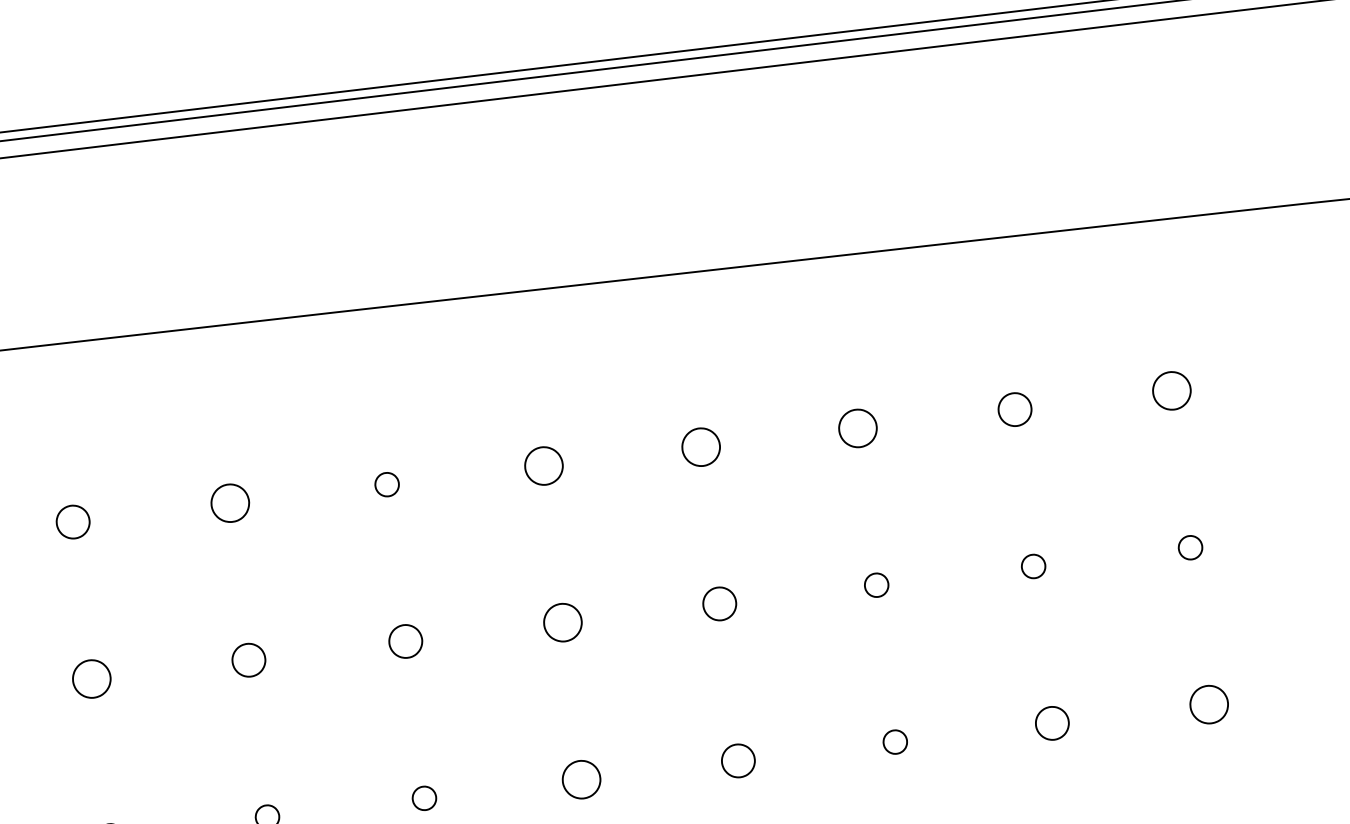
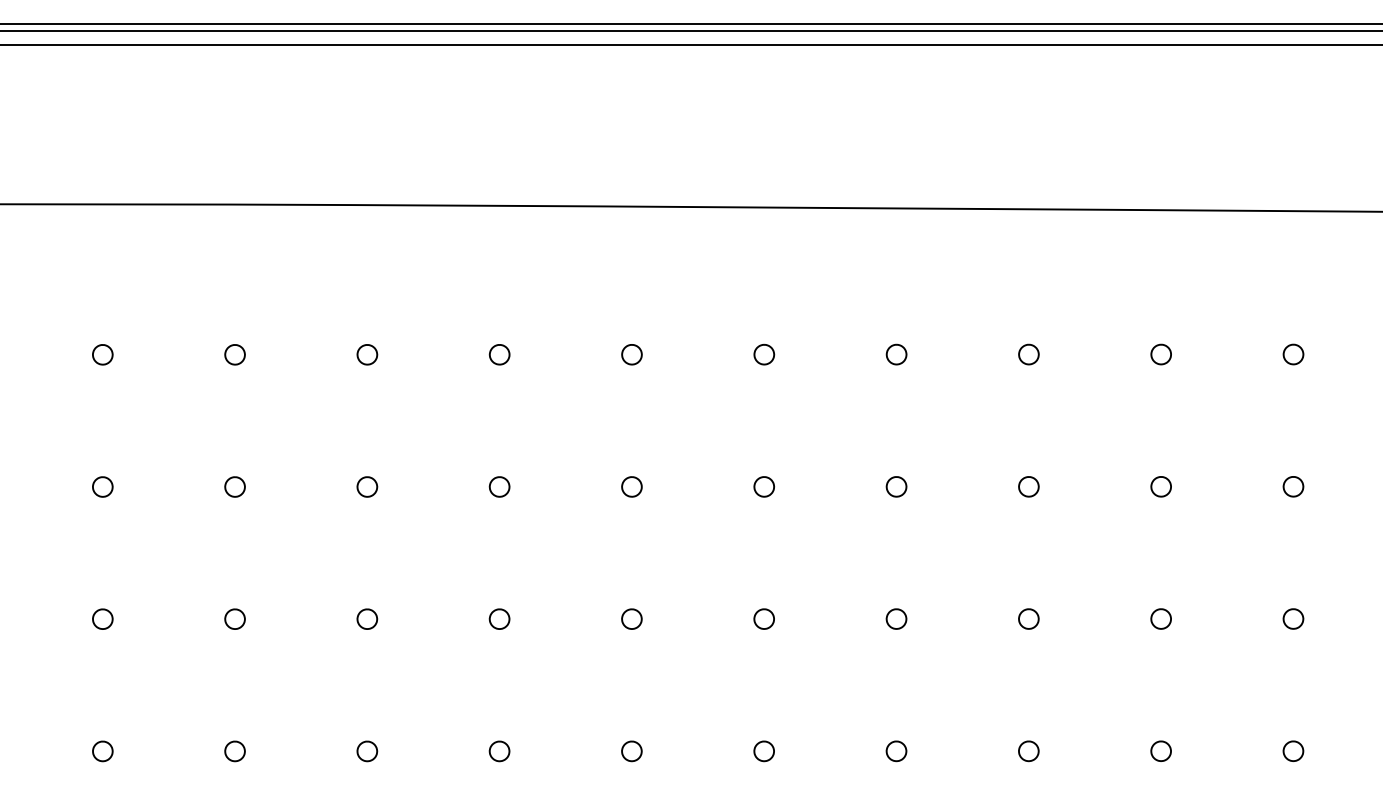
part: (1171, 390) -> (1293, 354), size x0.62
part: (1014, 409) -> (1160, 354), size x0.71
part: (857, 428) -> (1028, 354), size x0.62
part: (700, 446) -> (896, 354), size x0.62
part: (544, 465) -> (764, 354), size x0.62
part: (229, 503) -> (499, 354), size x0.62
part: (73, 521) -> (367, 354), size x0.71
part: (719, 603) -> (896, 486), size x0.71
part: (561, 622) -> (763, 486), size x0.62
part: (405, 641) -> (631, 486), size x0.71
part: (248, 659) -> (499, 486), size x0.71
part: (92, 678) -> (367, 486), size x0.62
part: (1209, 704) -> (1293, 618), size x0.62
part: (1051, 722) -> (1160, 618), size x0.71
part: (738, 760) -> (896, 618), size x0.71
part: (580, 778) -> (763, 618), size x0.62

